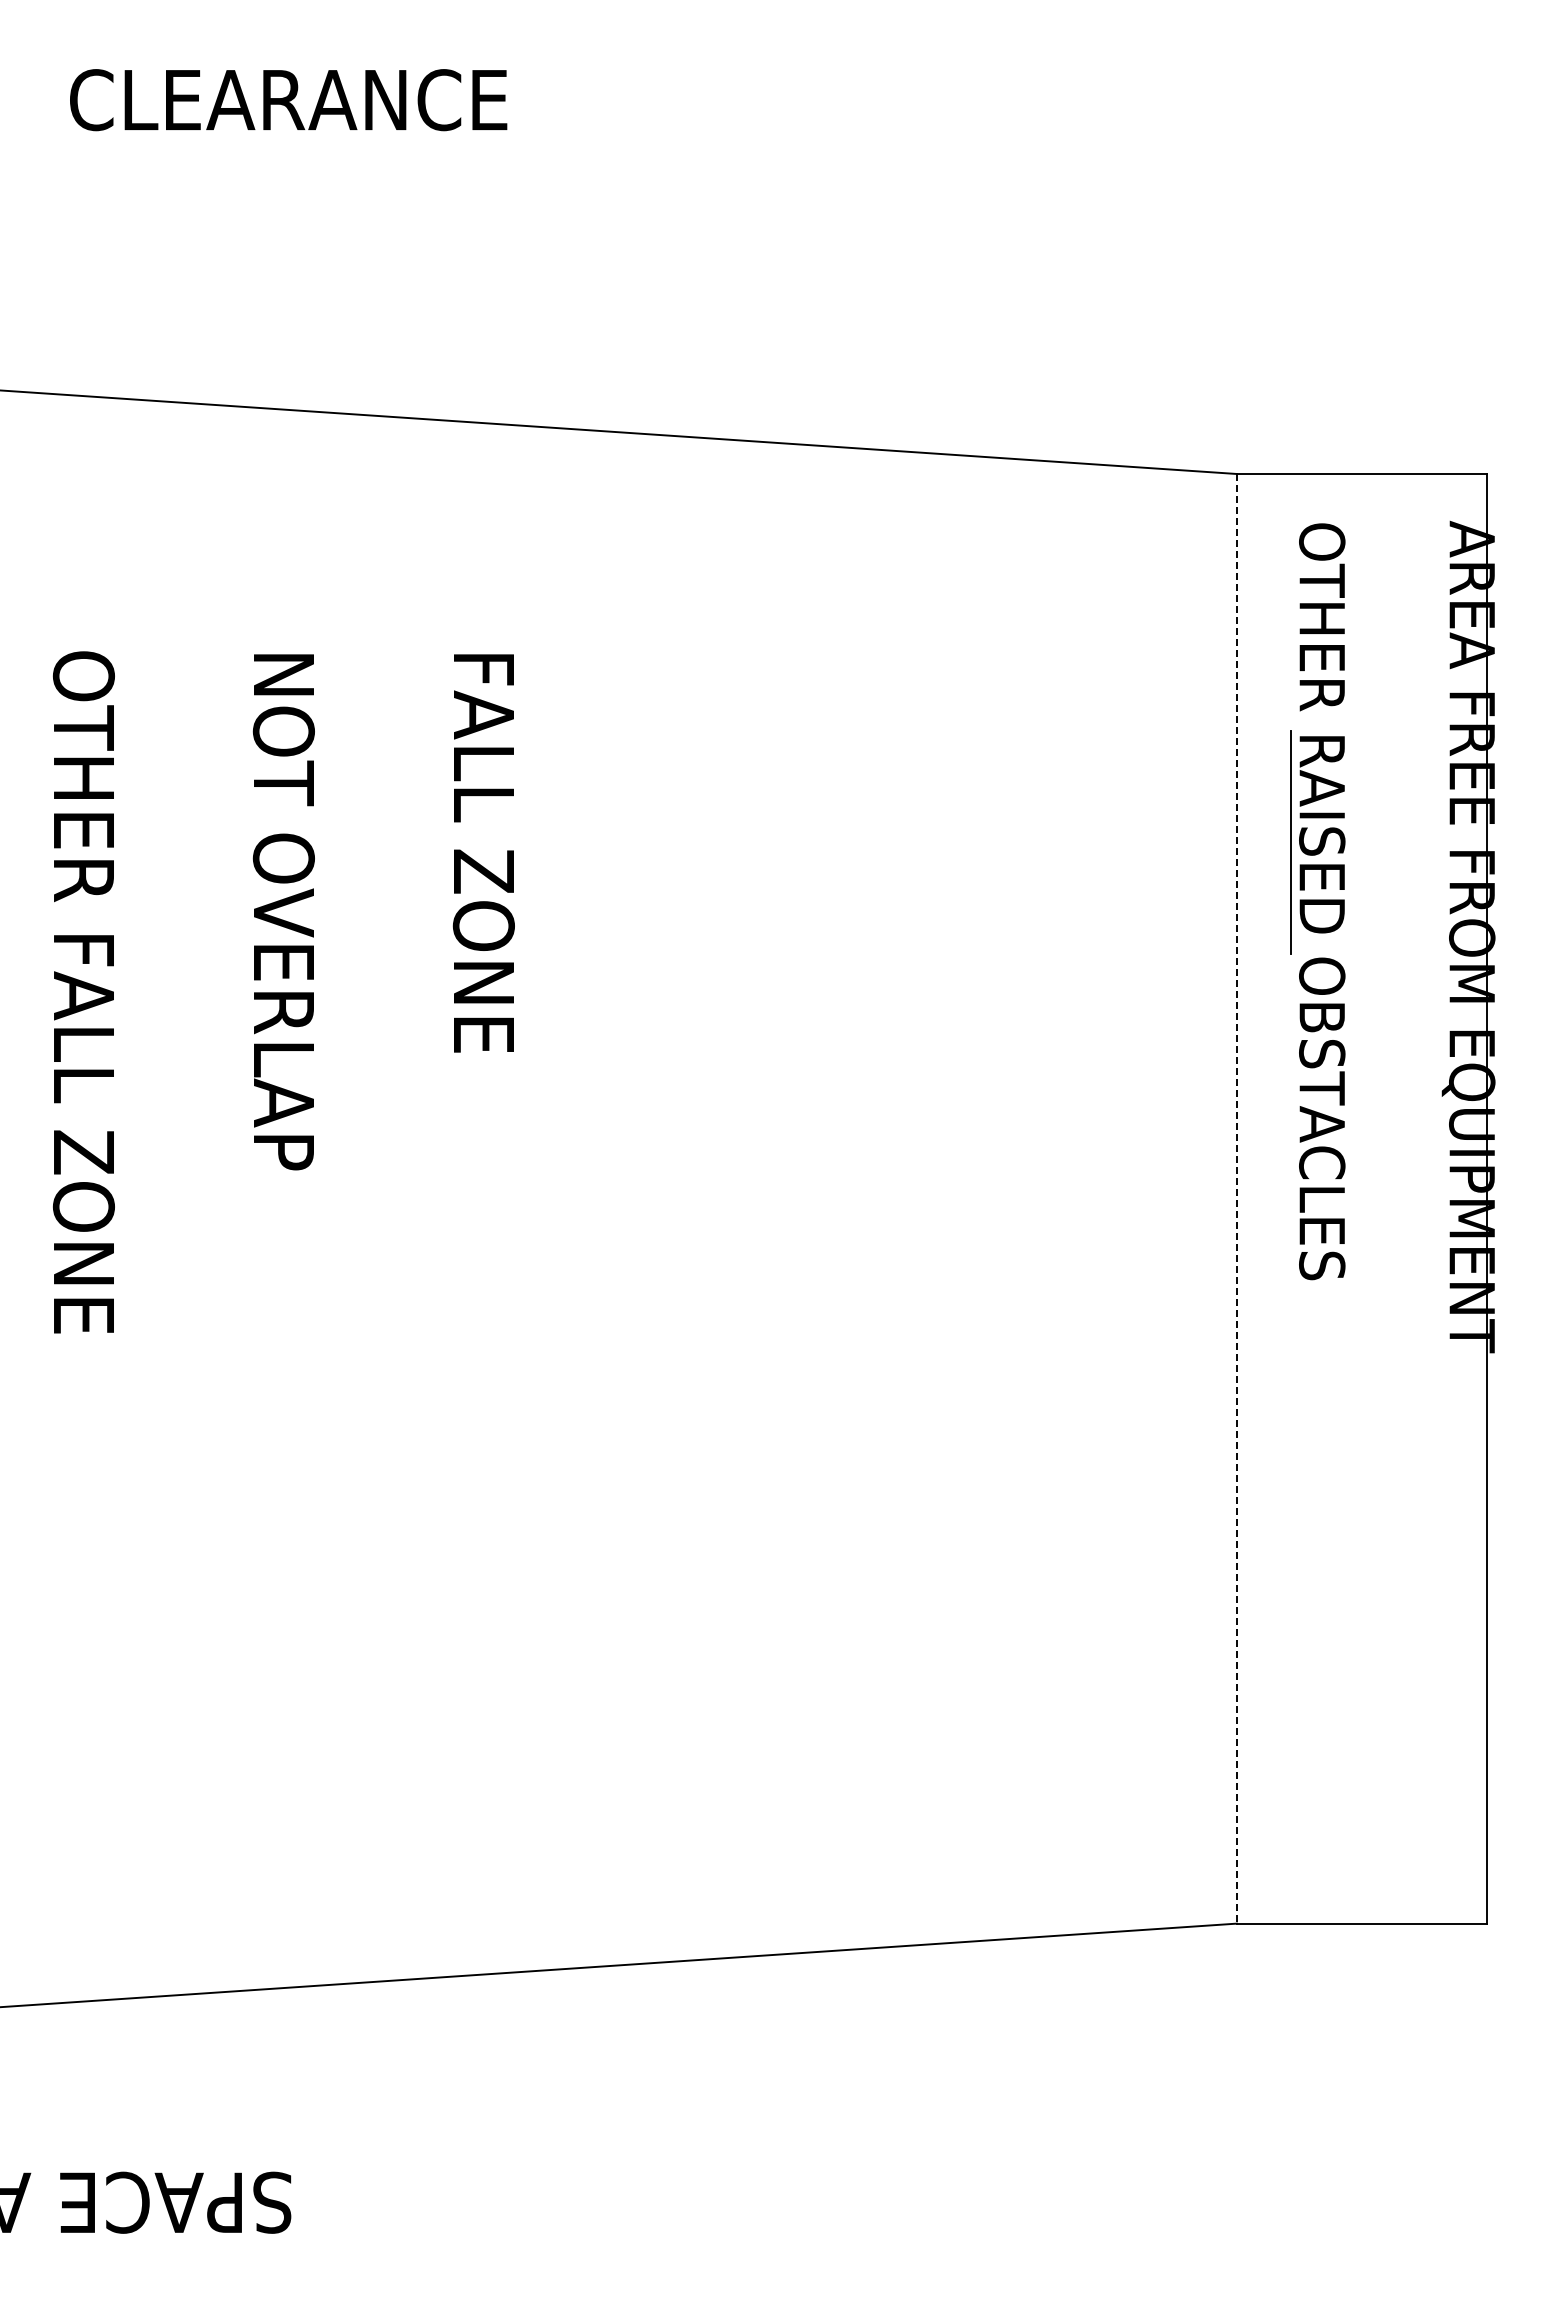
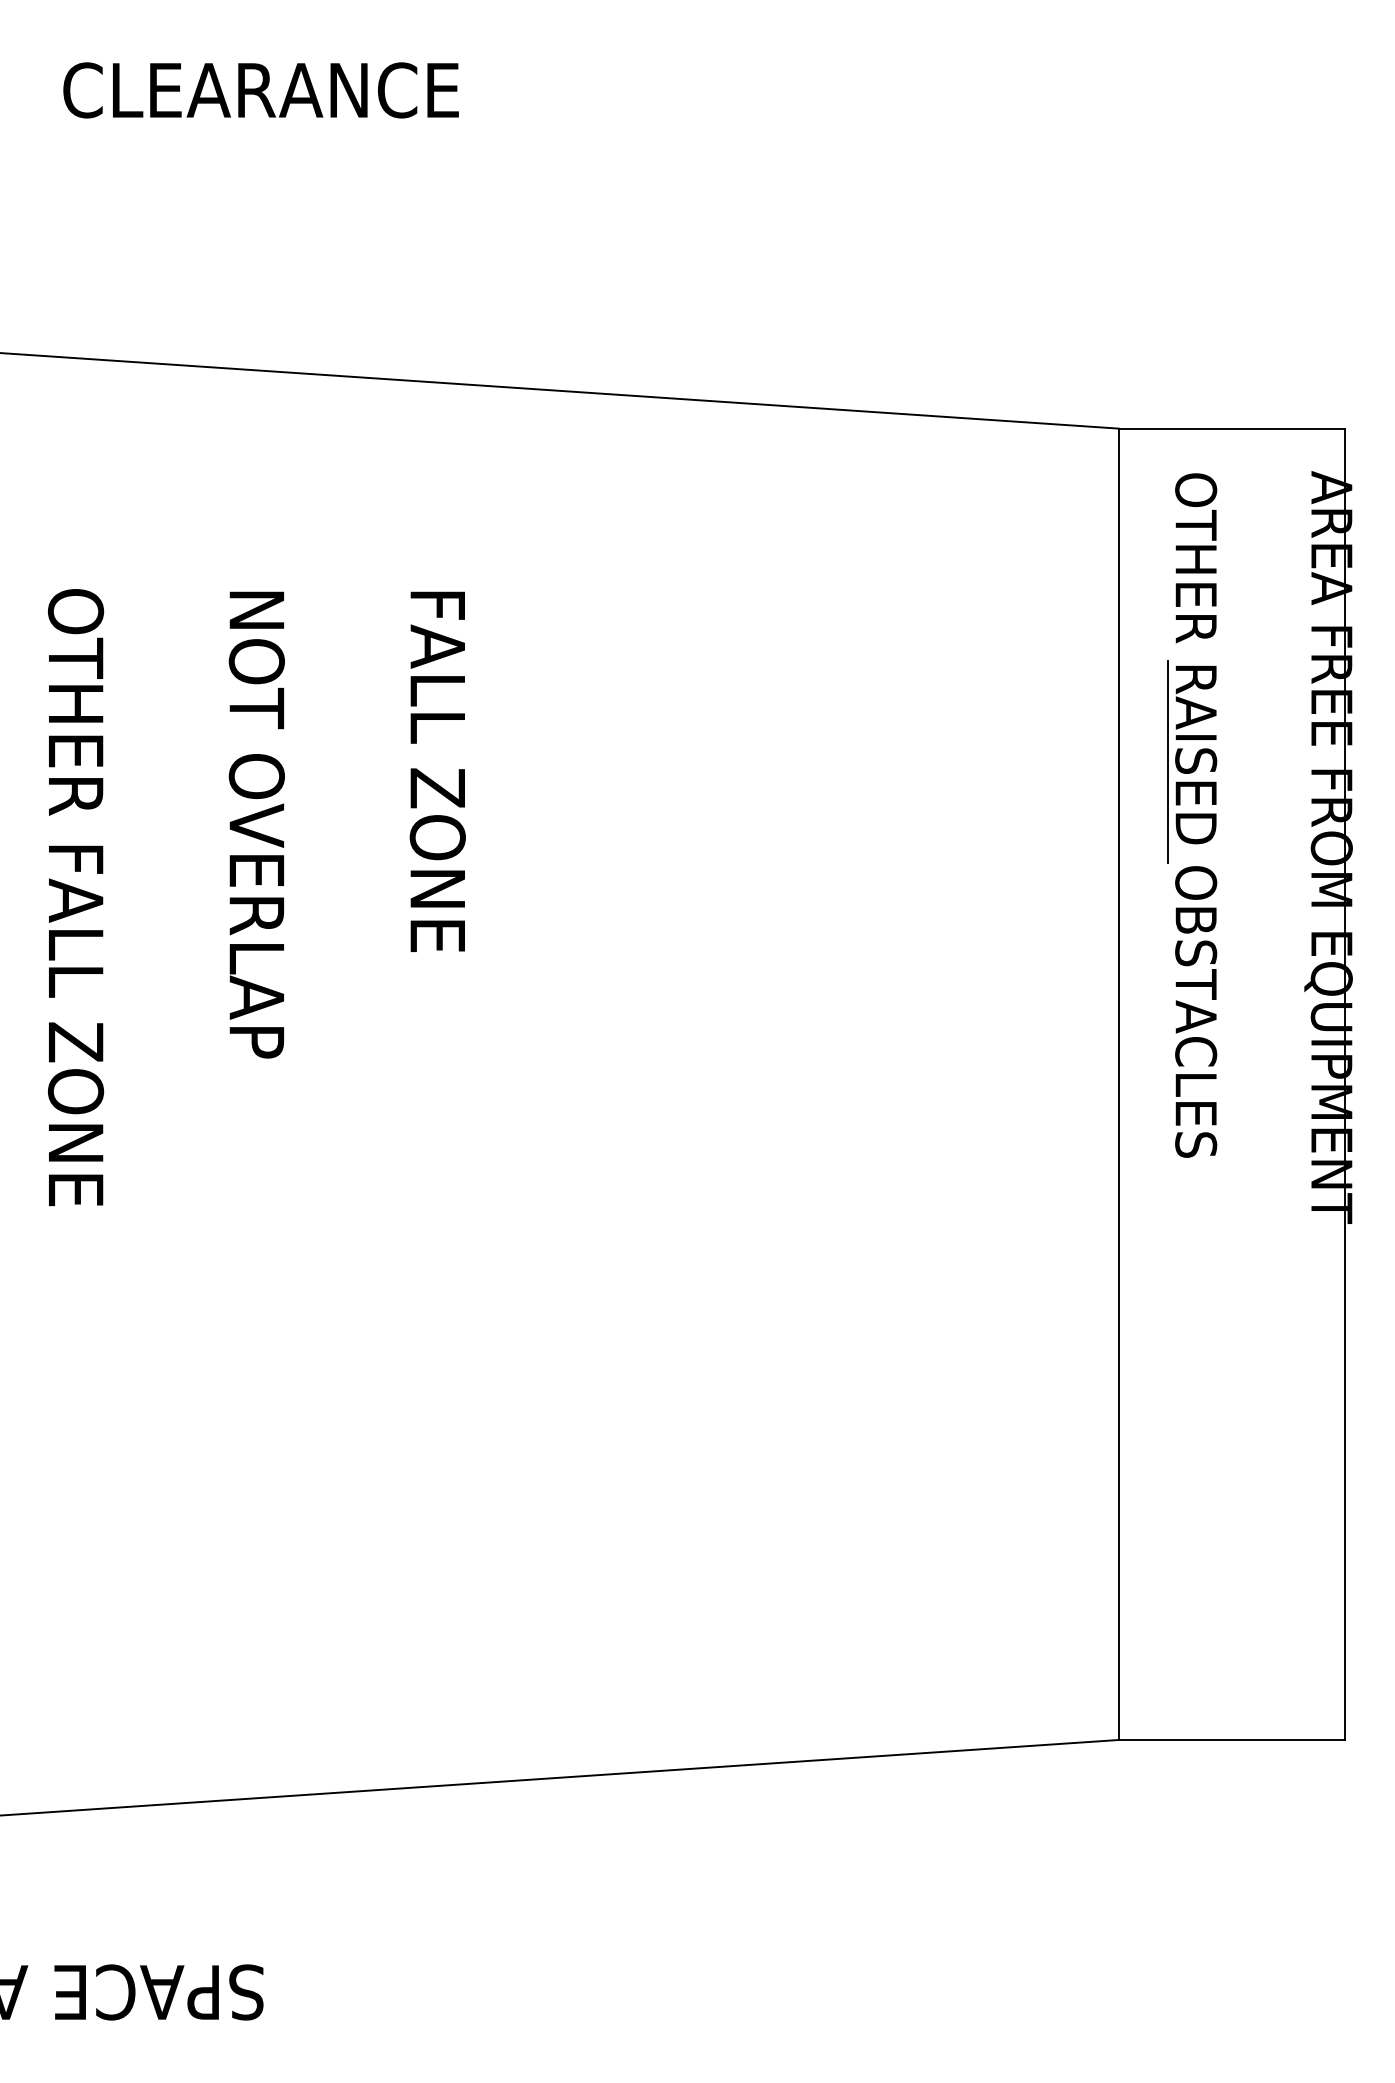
line: (1237, 1198) -> (1119, 1084), dashed -> solid

